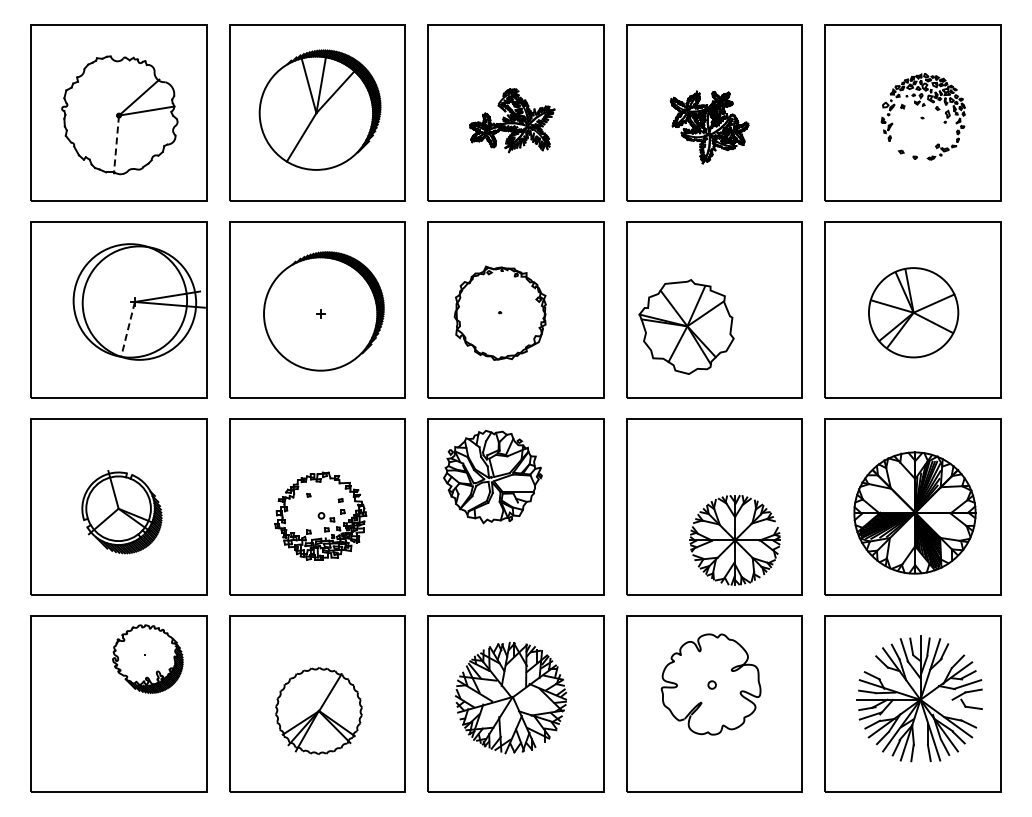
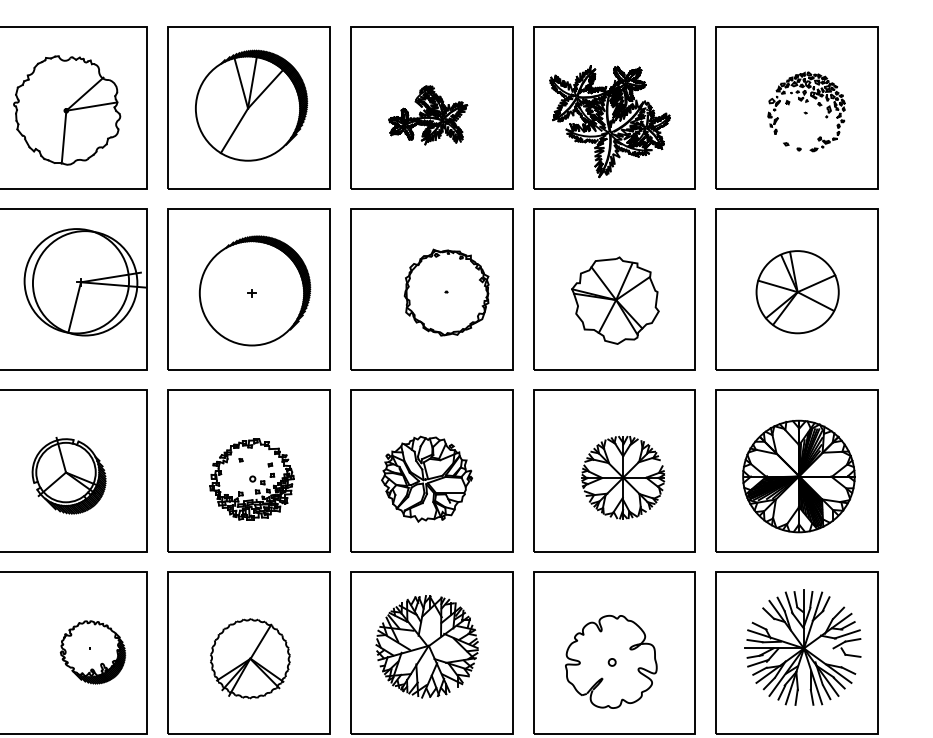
part: (709, 127) -> (609, 121), size x1.67
line: (116, 145) -> (64, 138), dashed -> solid
part: (499, 312) -> (445, 291), moved
part: (686, 326) -> (615, 300), moved
line: (127, 329) -> (74, 307), dashed -> solid
part: (492, 477) -> (426, 479), moved
part: (734, 540) -> (622, 477), moved
part: (147, 658) -> (92, 651), moved
part: (710, 684) -> (610, 661), moved

